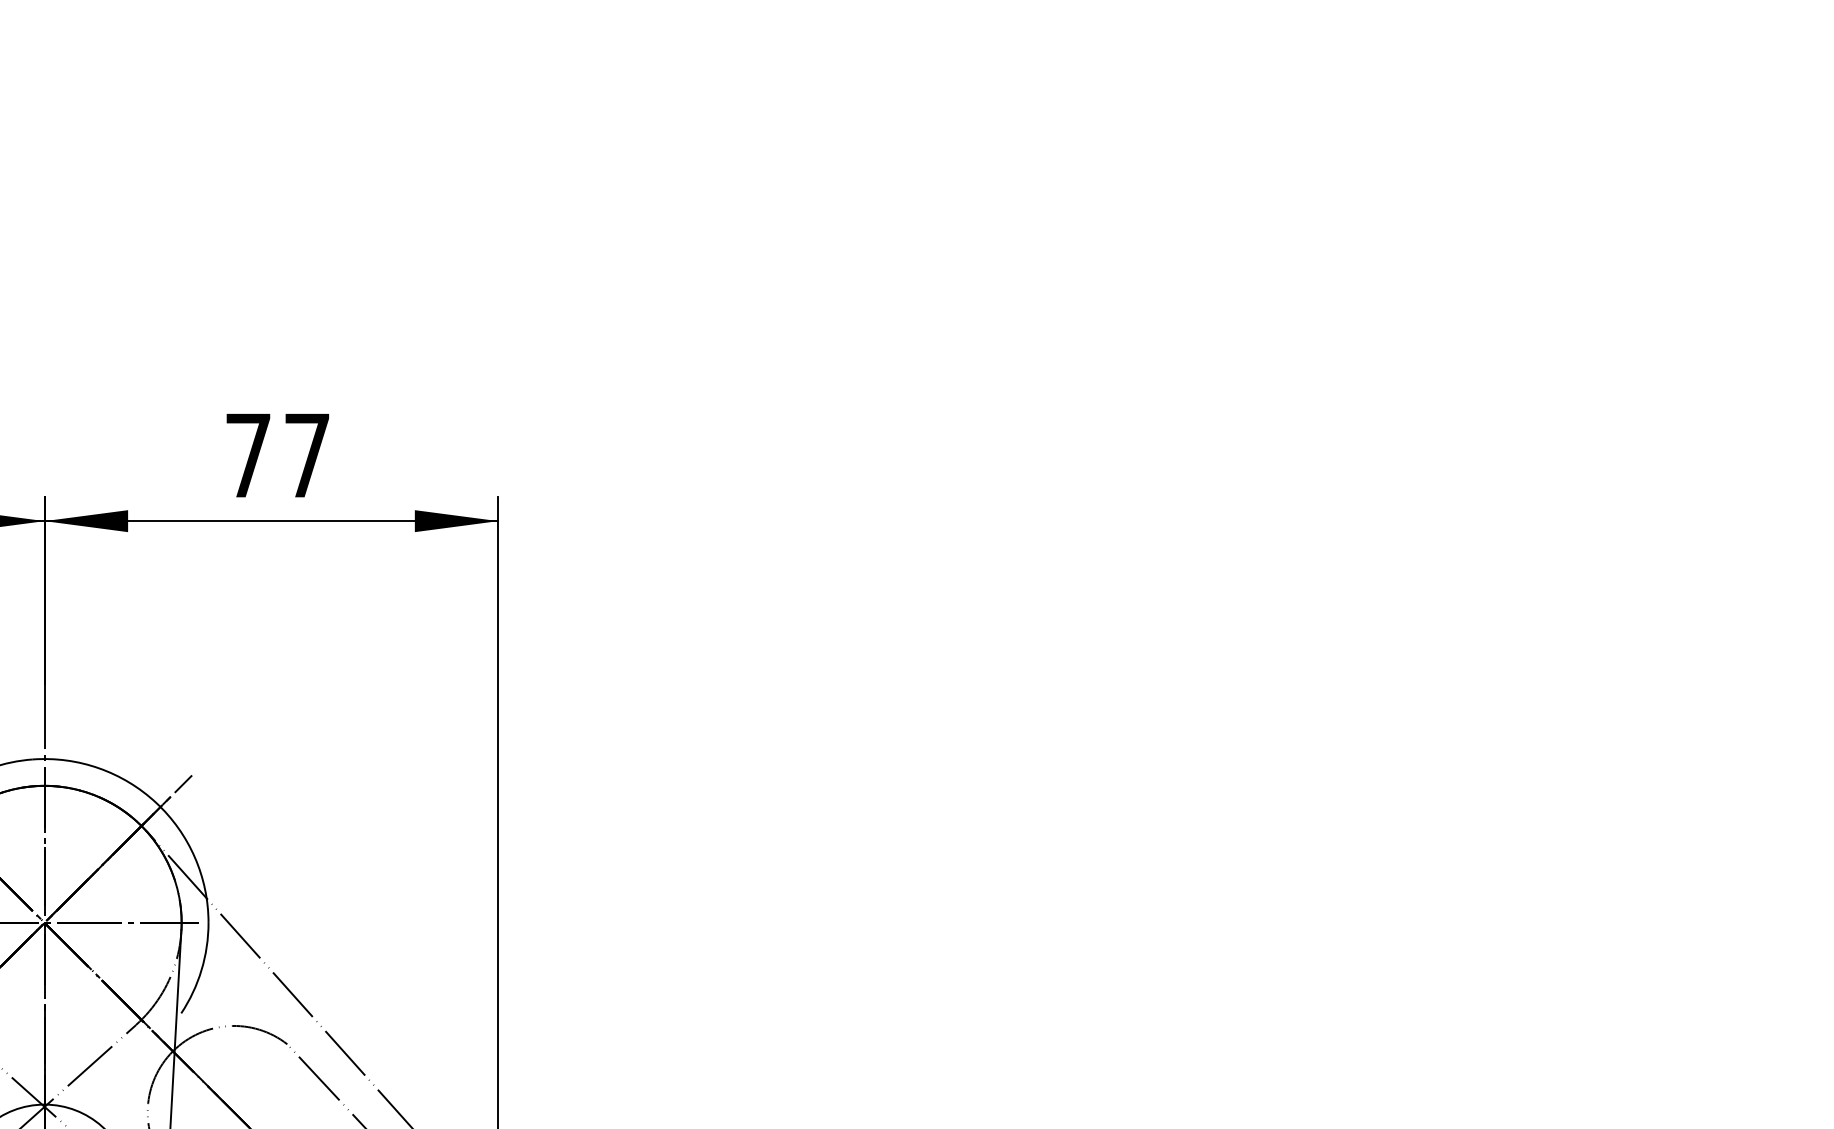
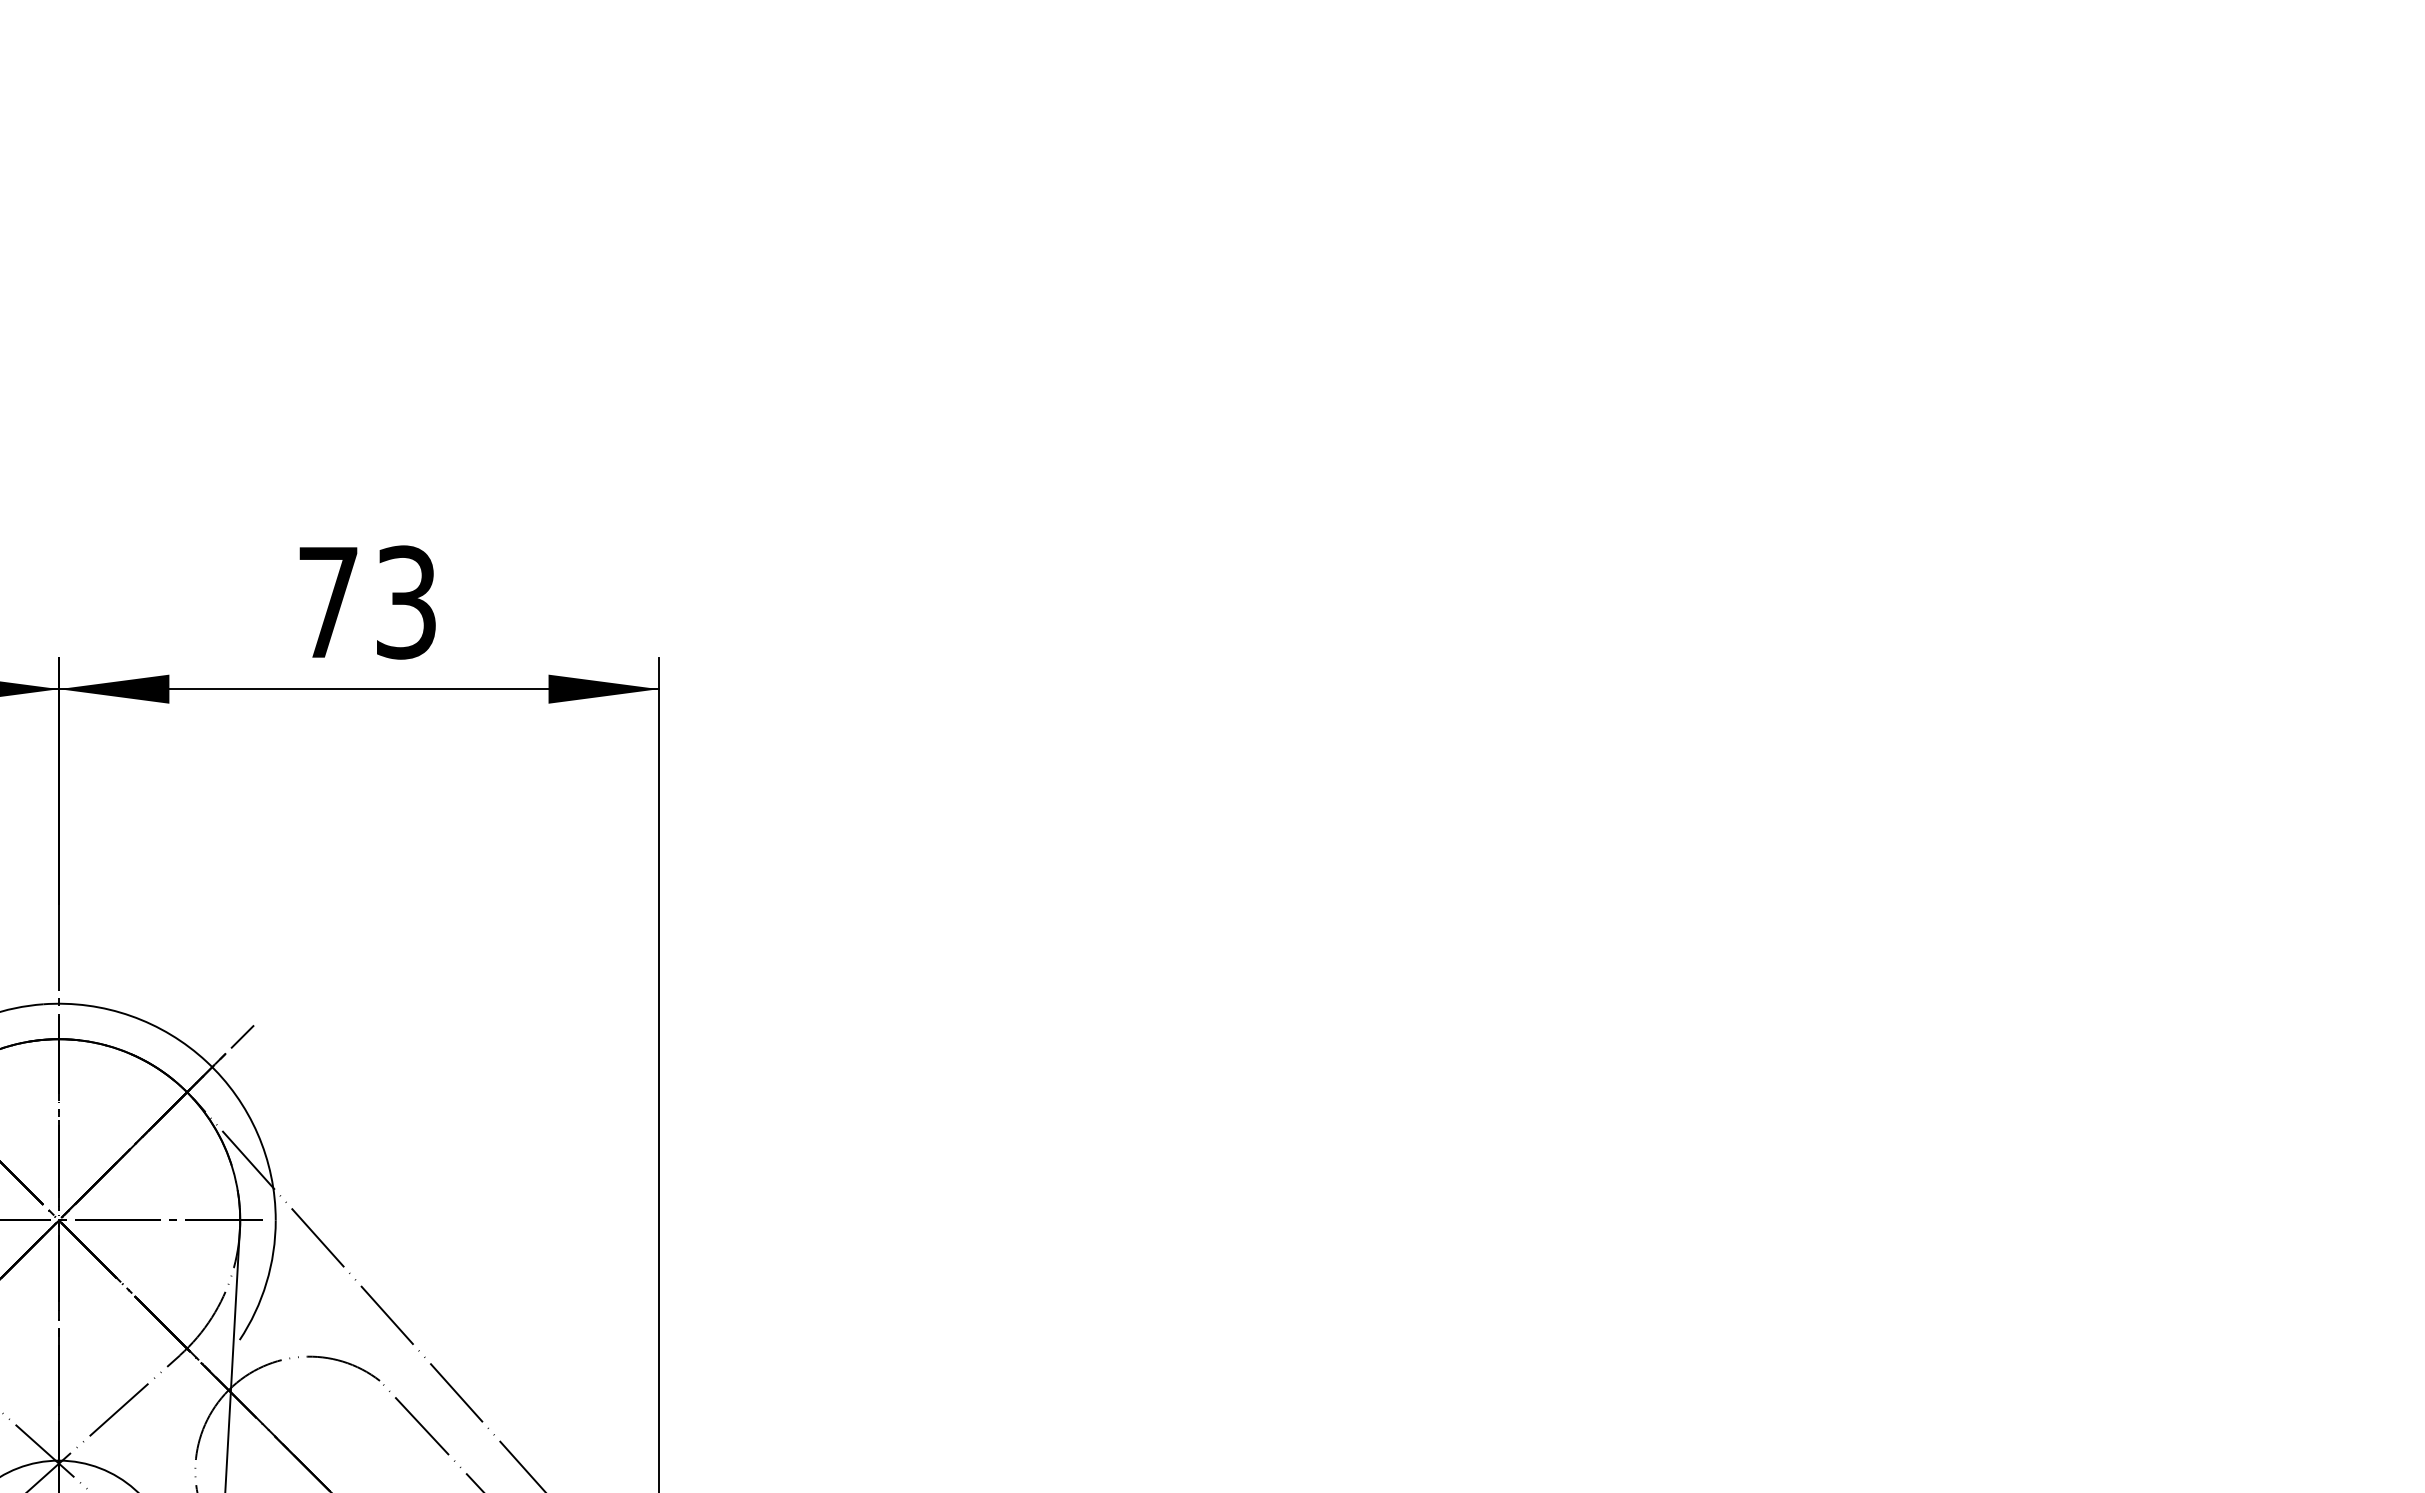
text: (307, 455) -> (406, 602), 77 -> 73

